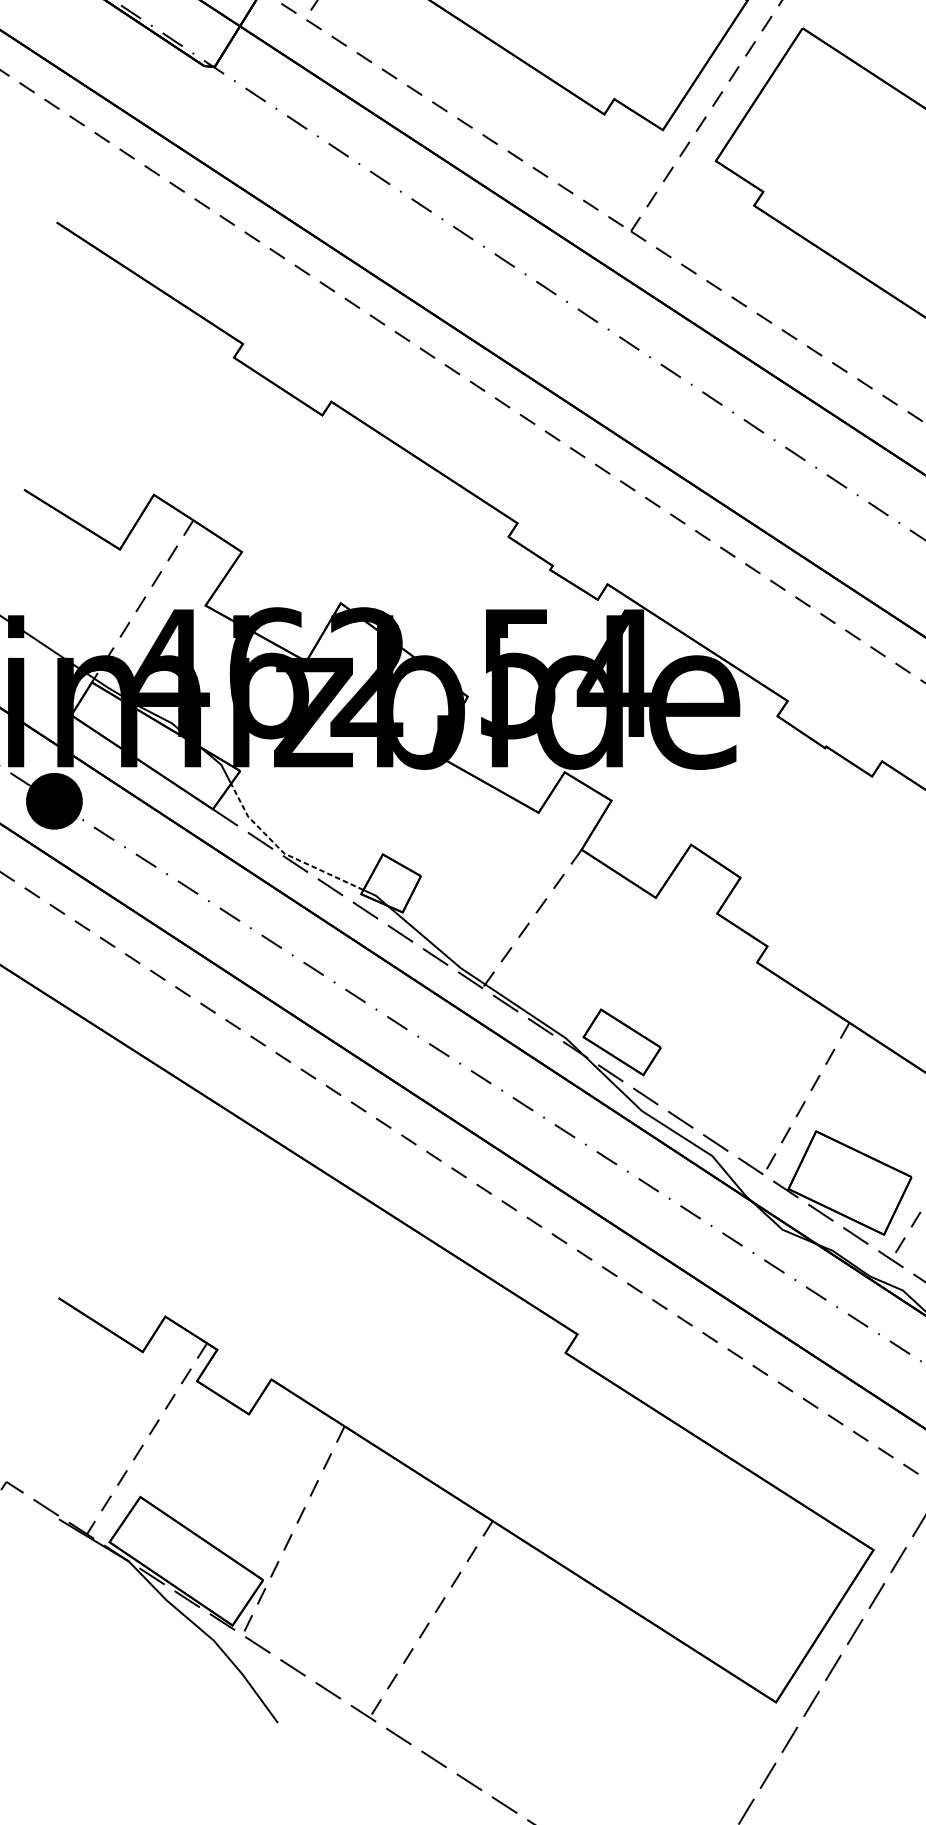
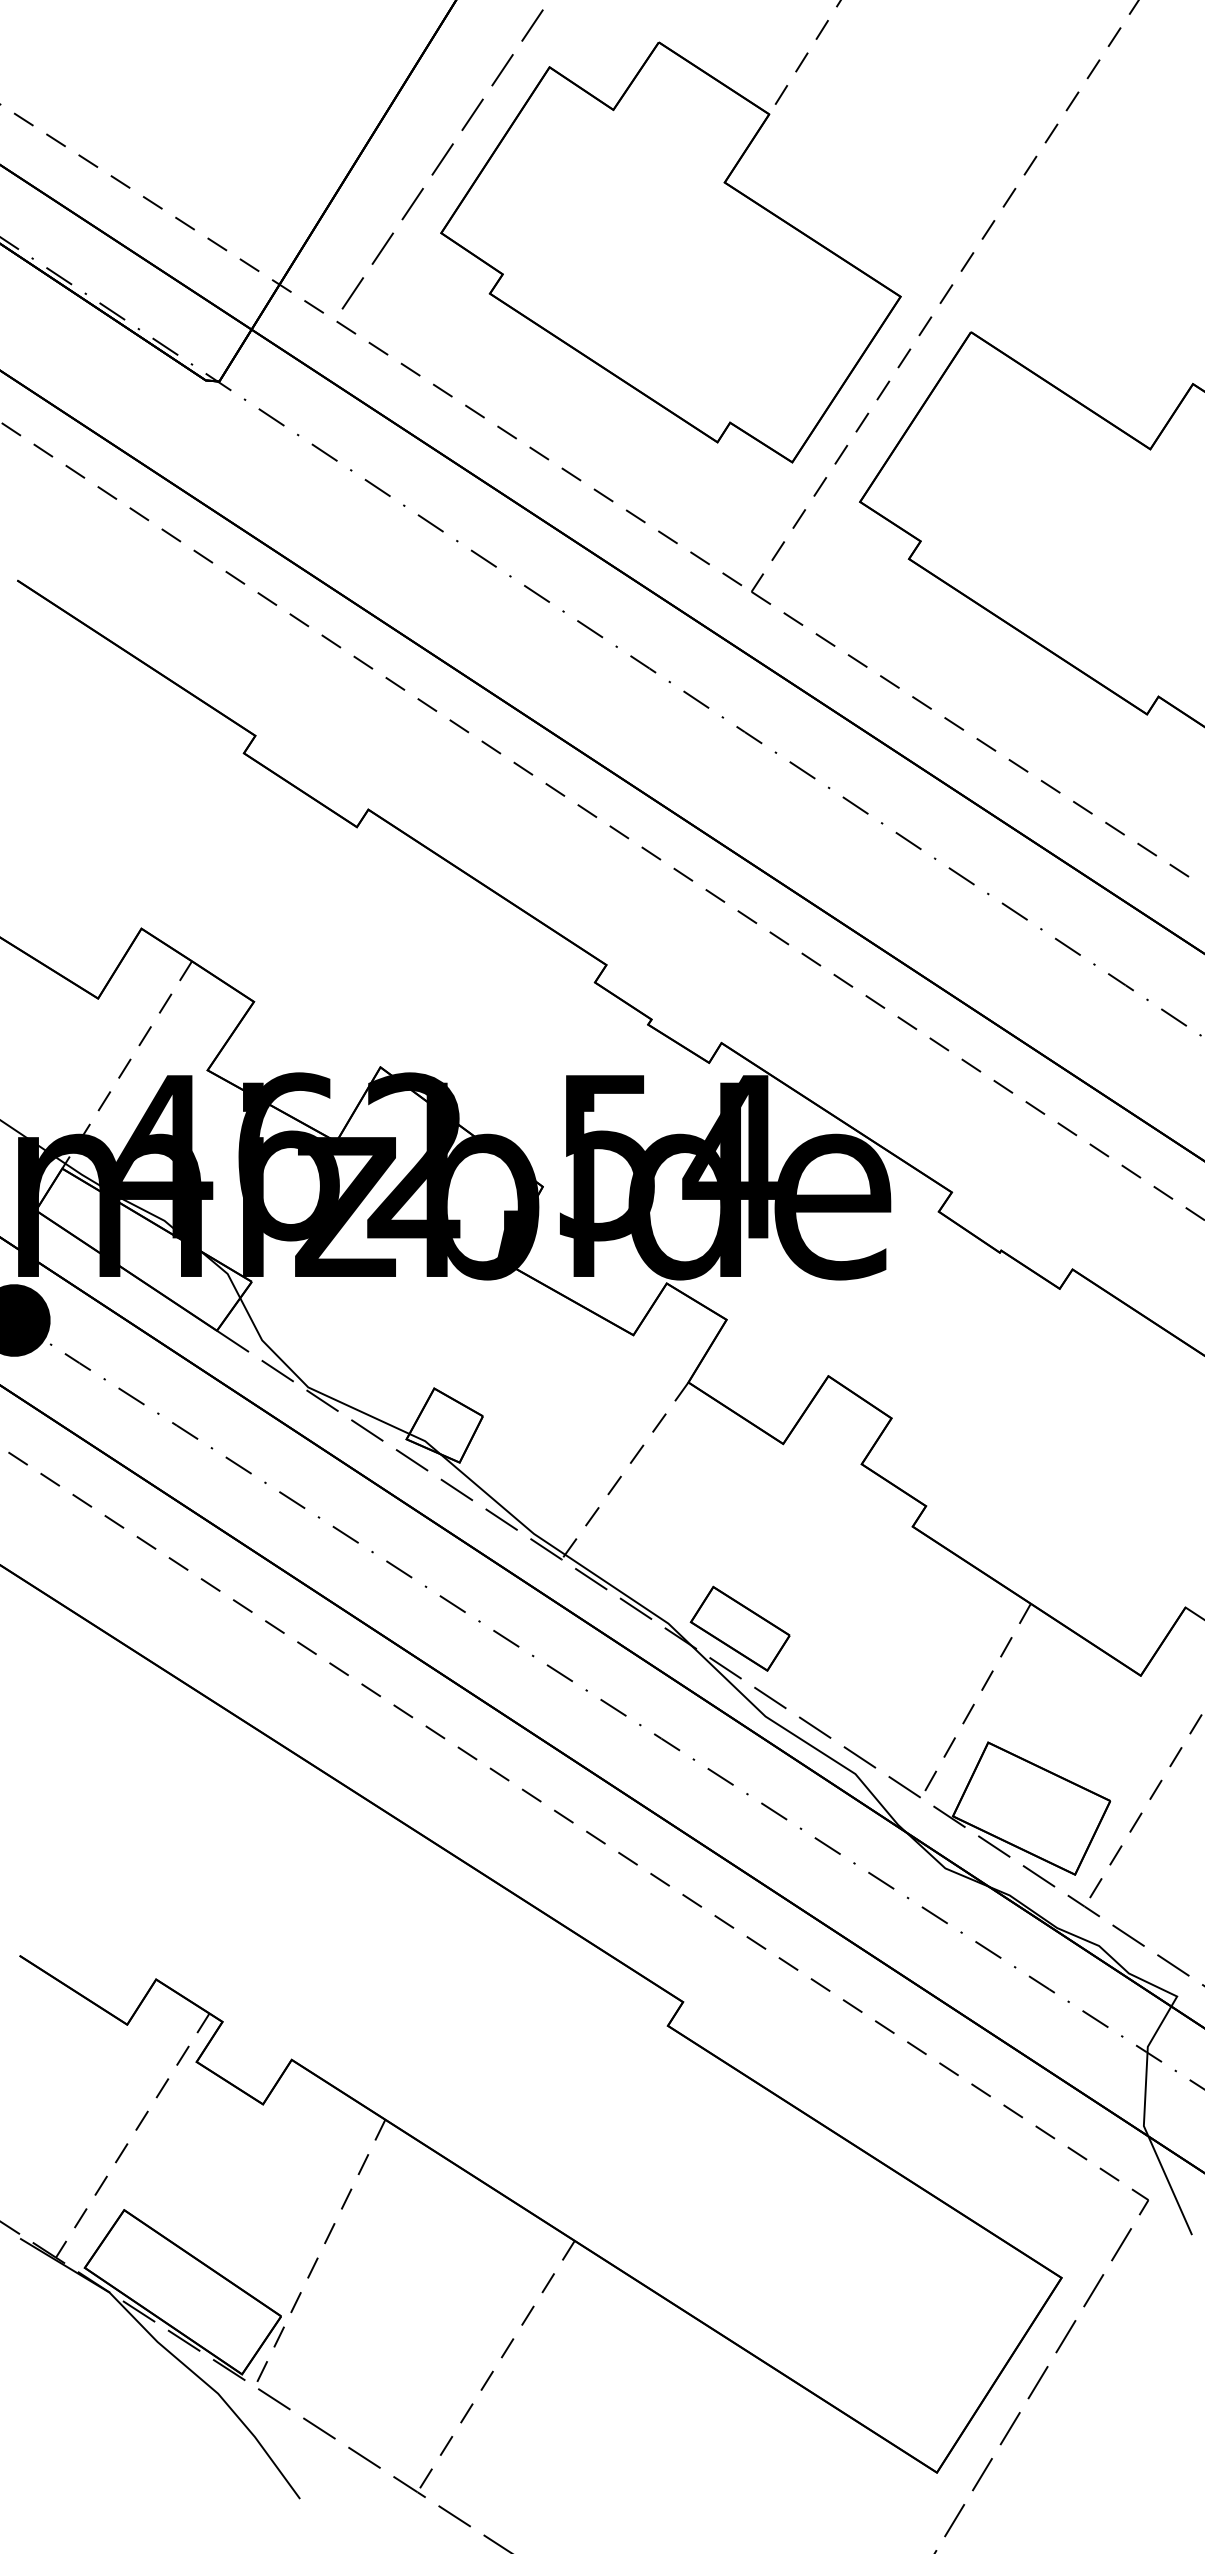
line: (283, 852) -> (307, 1386), dashed -> solid

